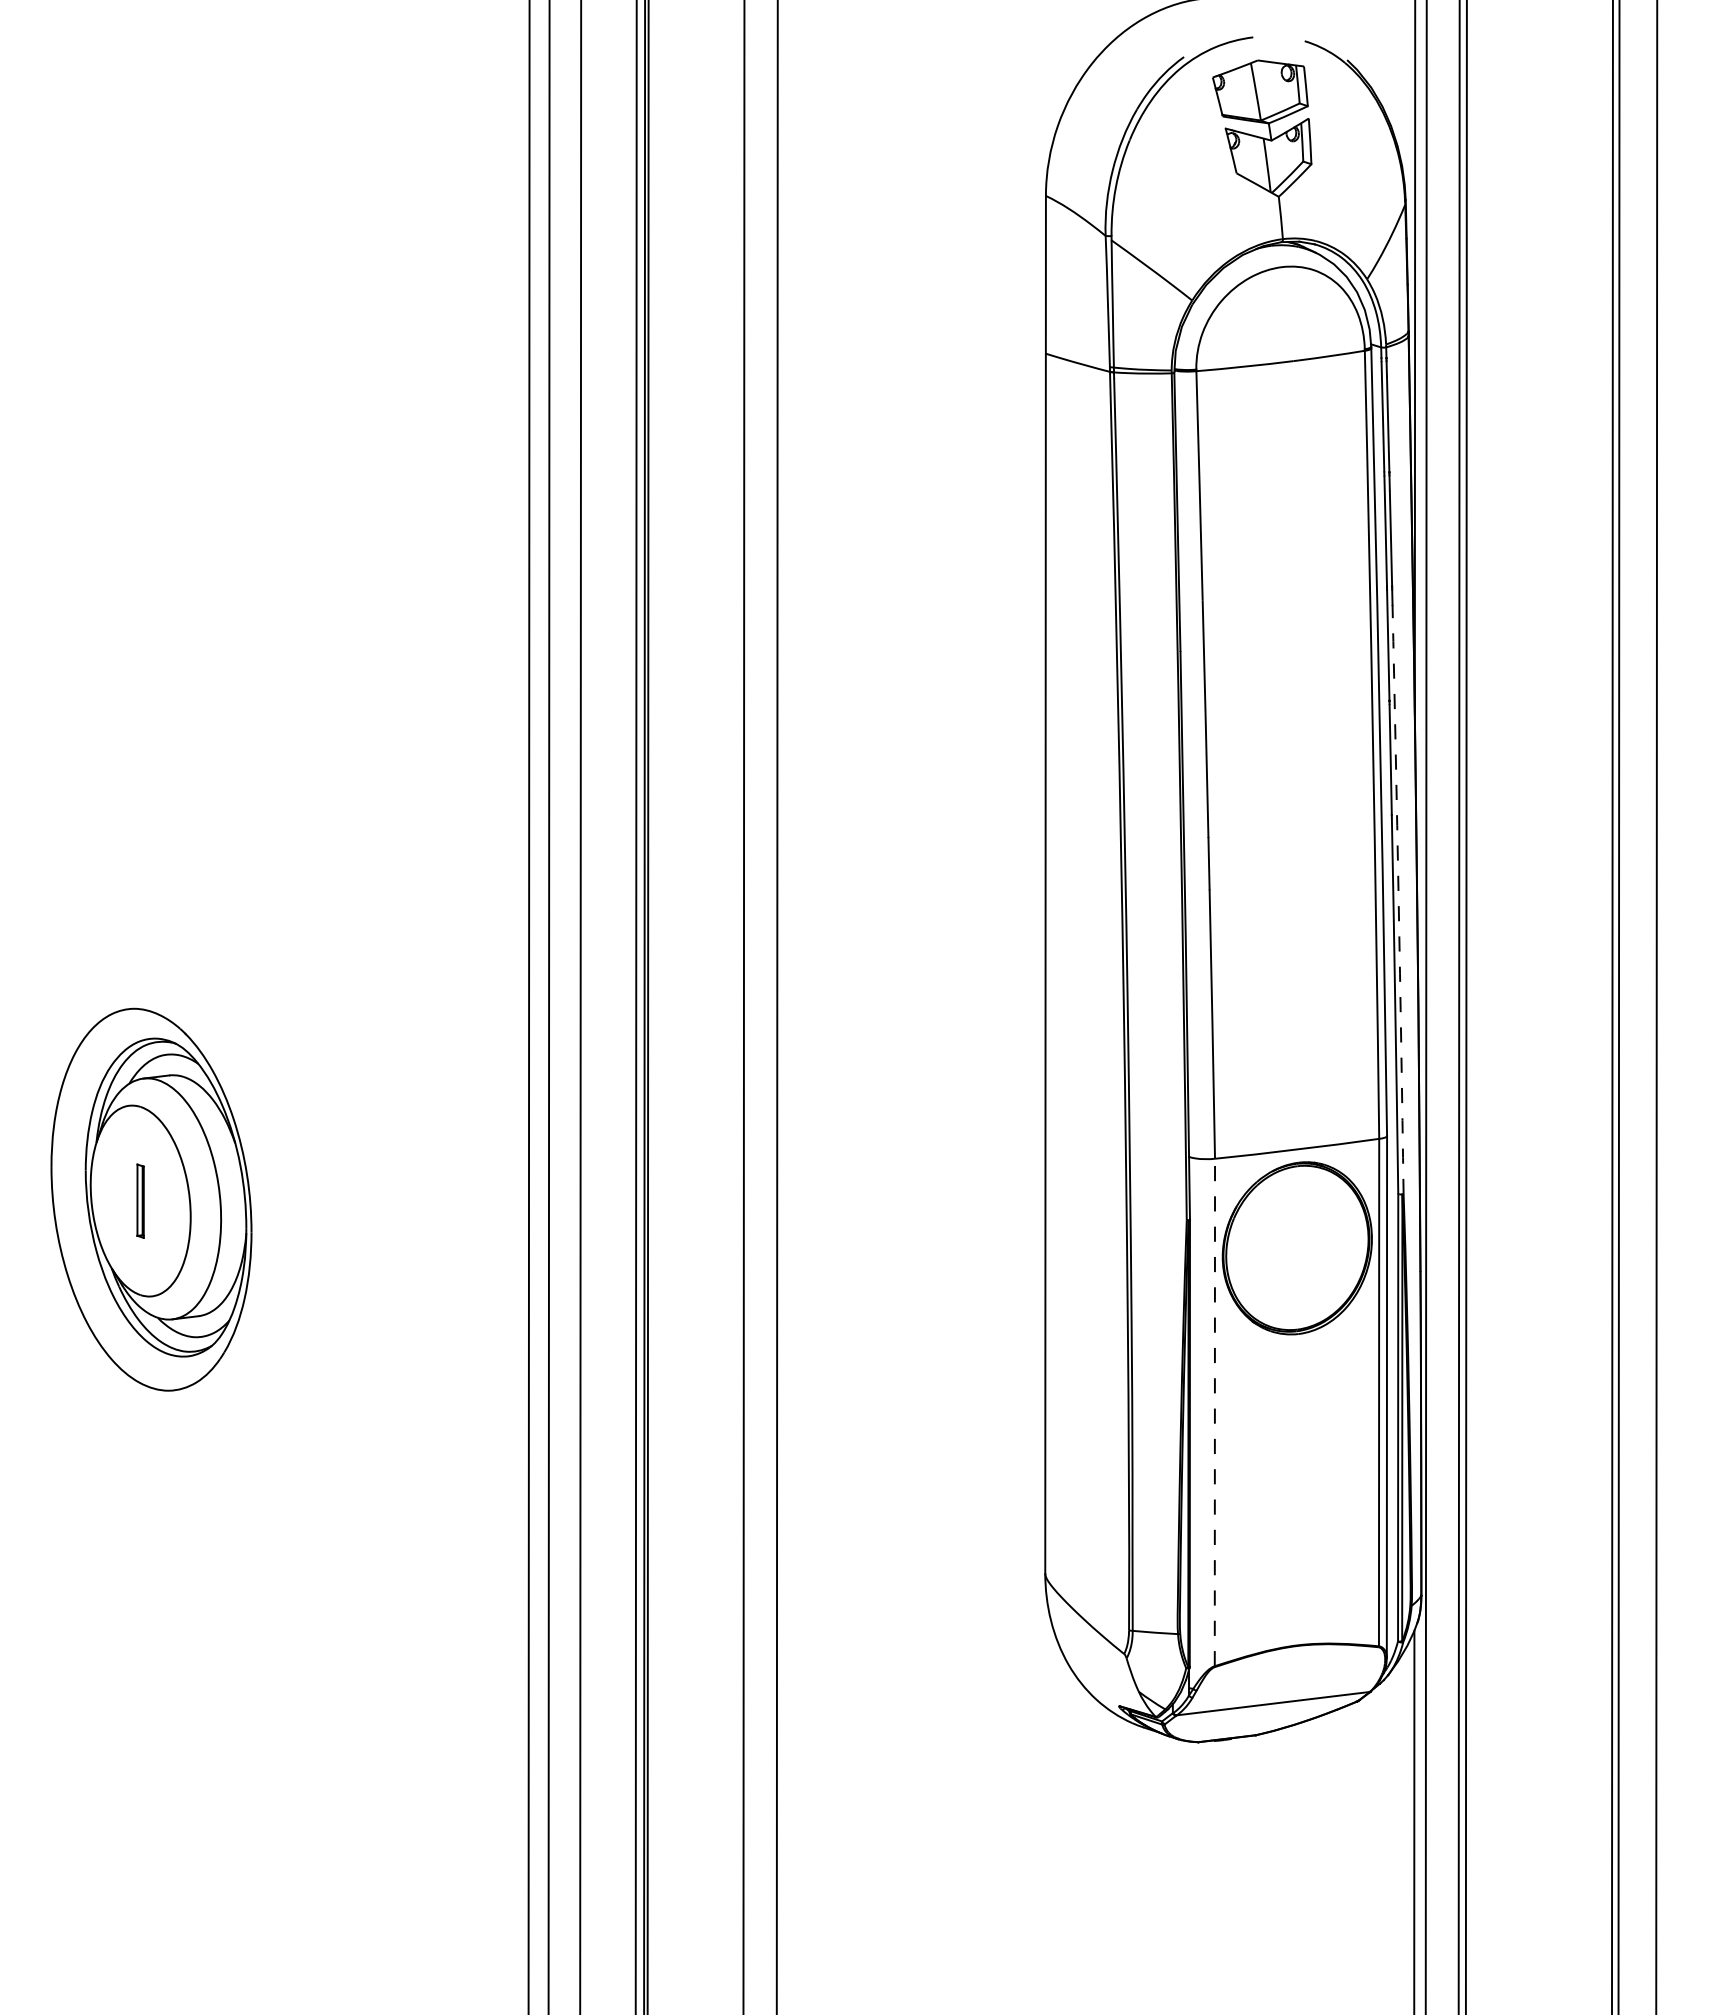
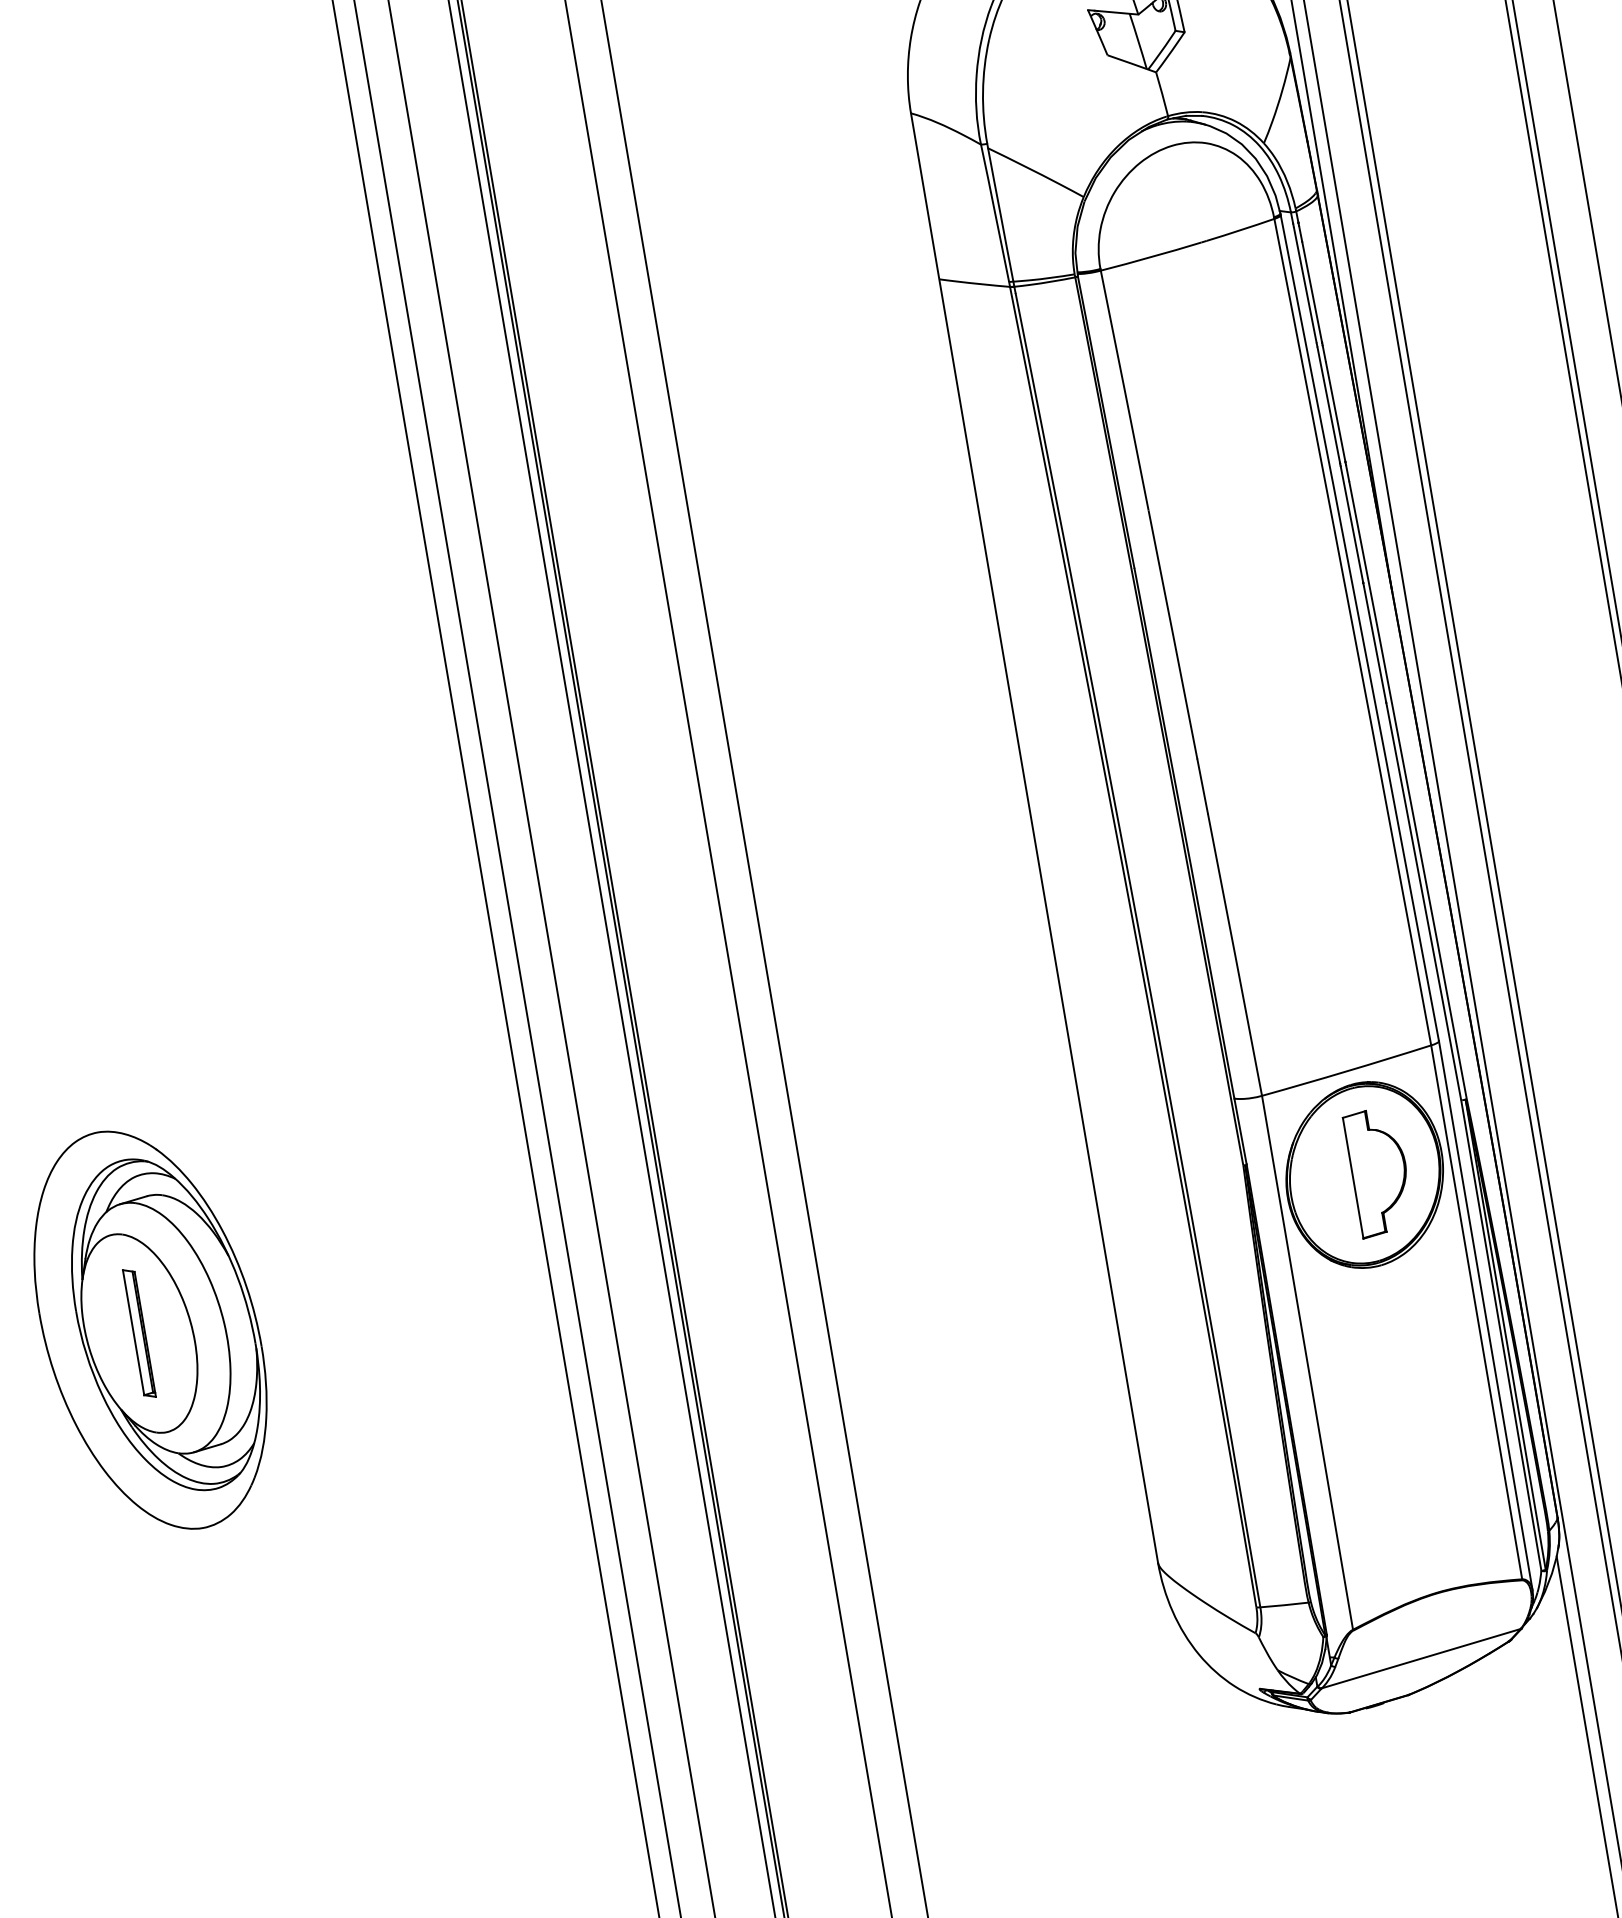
arc: (1398, 899) -> (1408, 790), dashed -> solid
part: (140, 1201) -> (139, 1334), size x1.67
part: (1311, 1247) -> (1379, 1171), added
line: (1214, 1412) -> (1307, 1362), dashed -> solid

